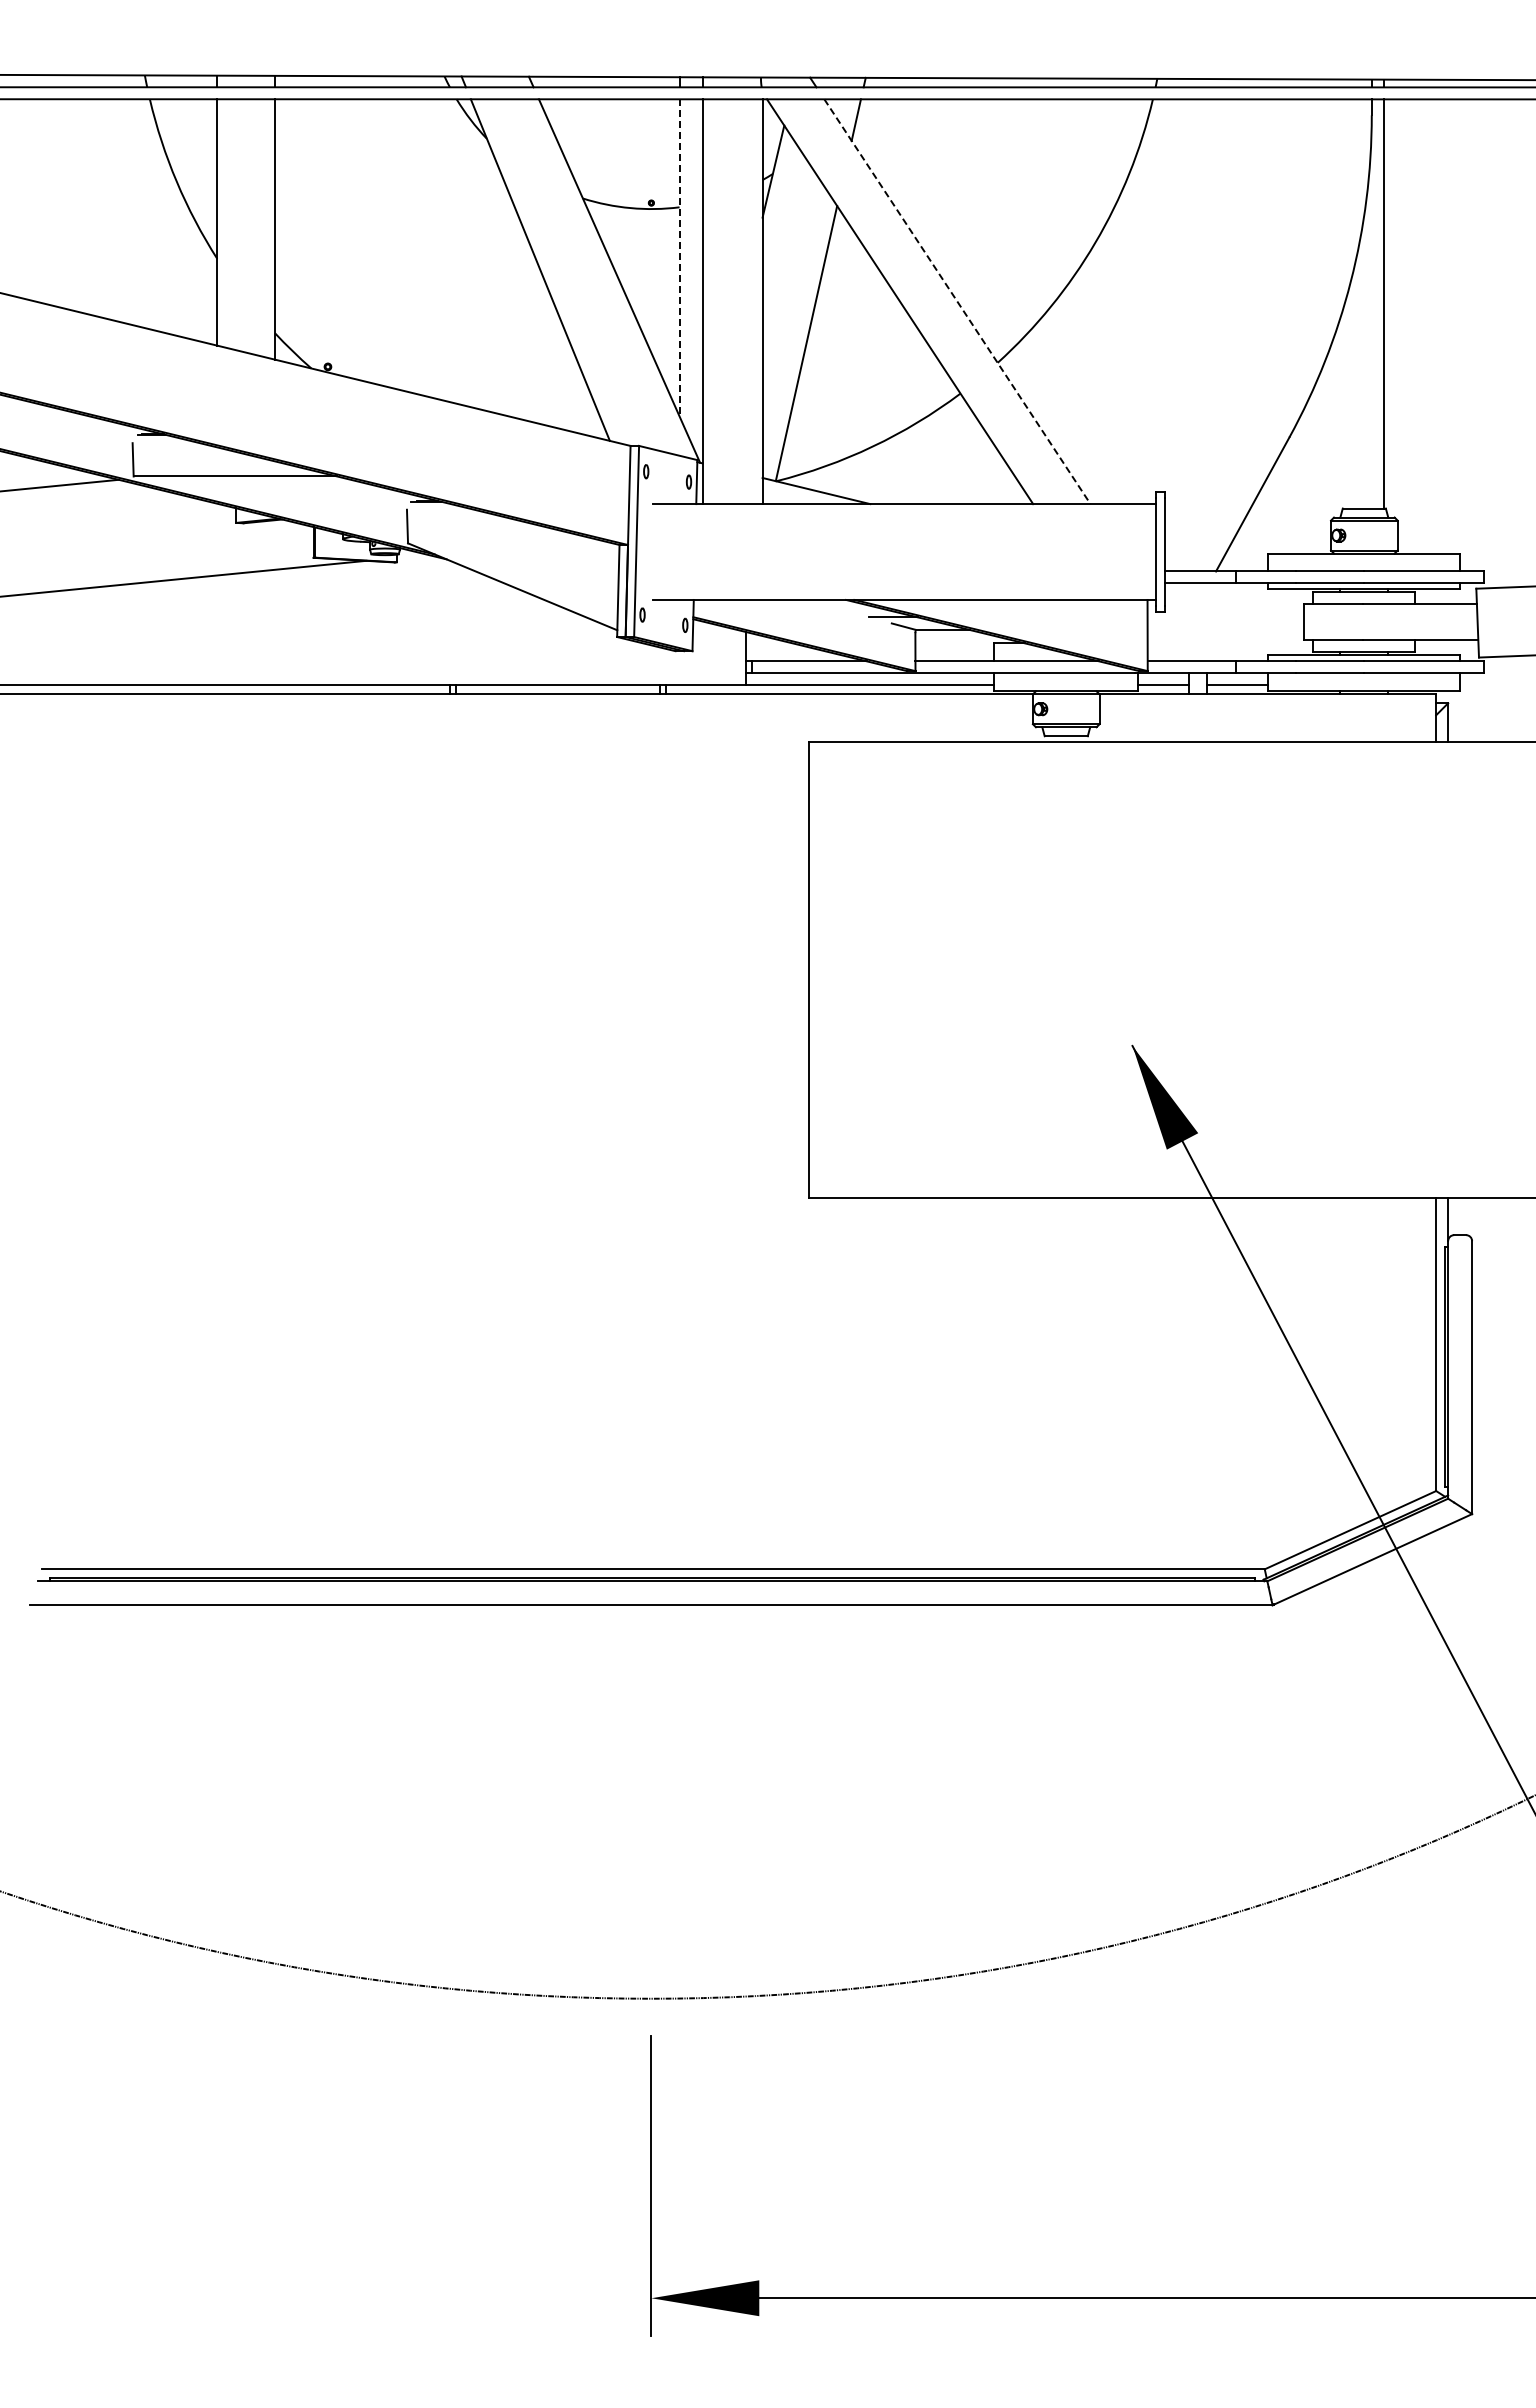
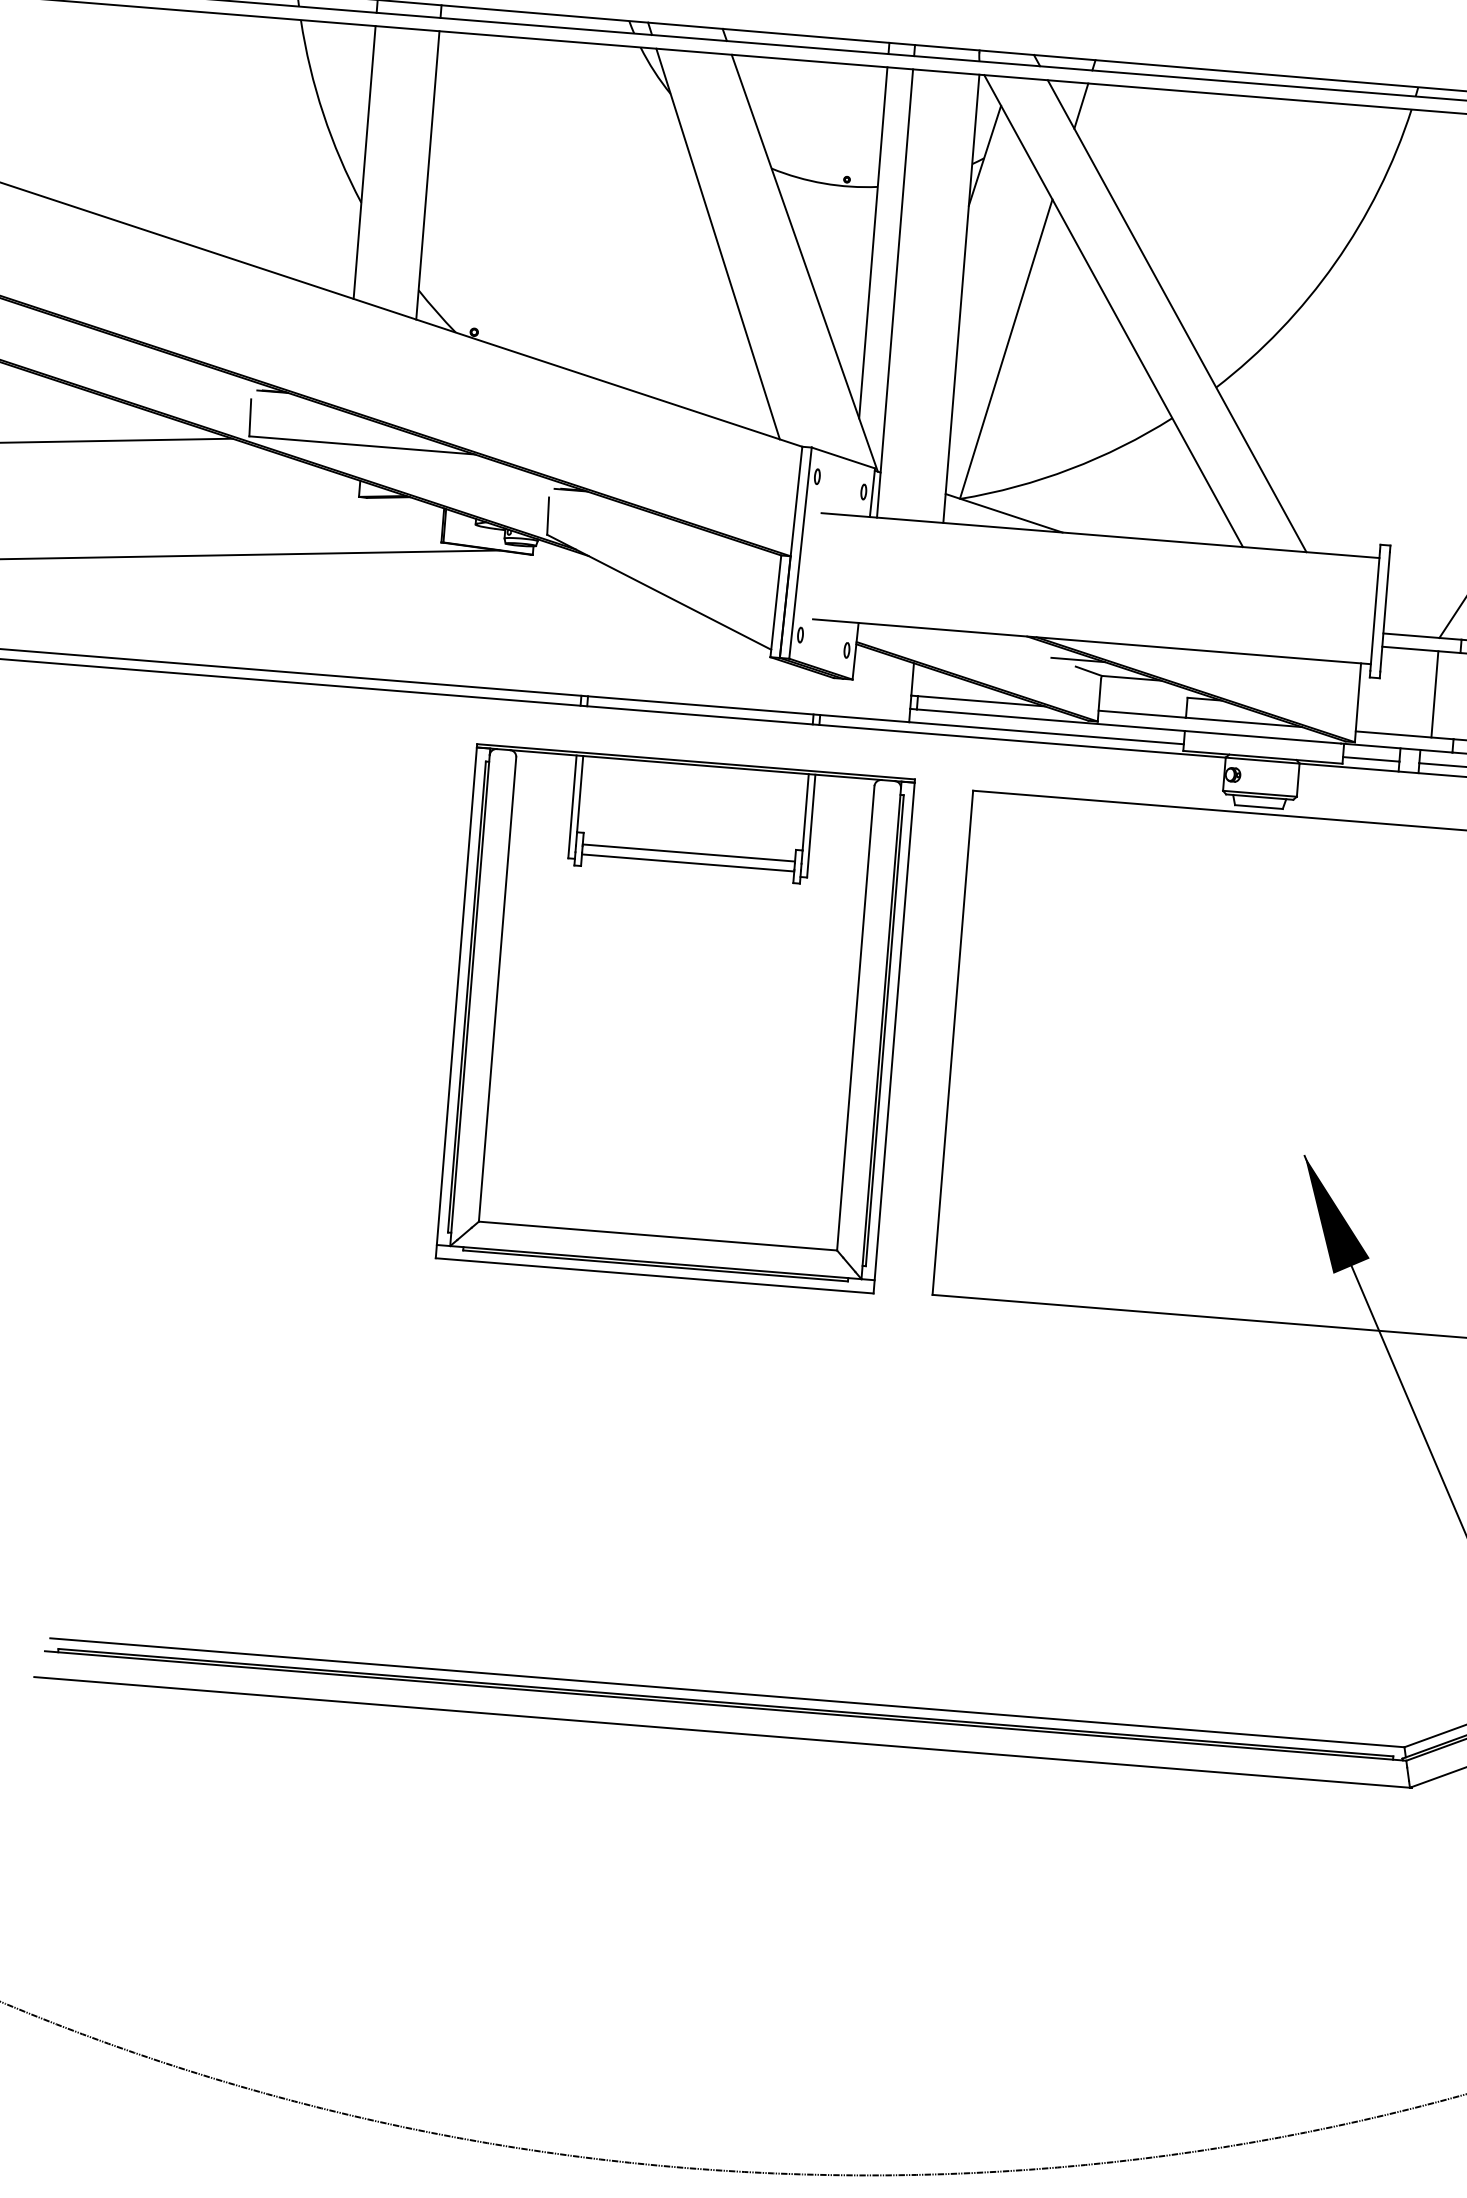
line: (679, 257) -> (873, 242), dashed -> solid
line: (957, 302) -> (1177, 317), dashed -> solid
line: (1216, 622) -> (1435, 694), added
part: (557, 968) -> (674, 1018), added

